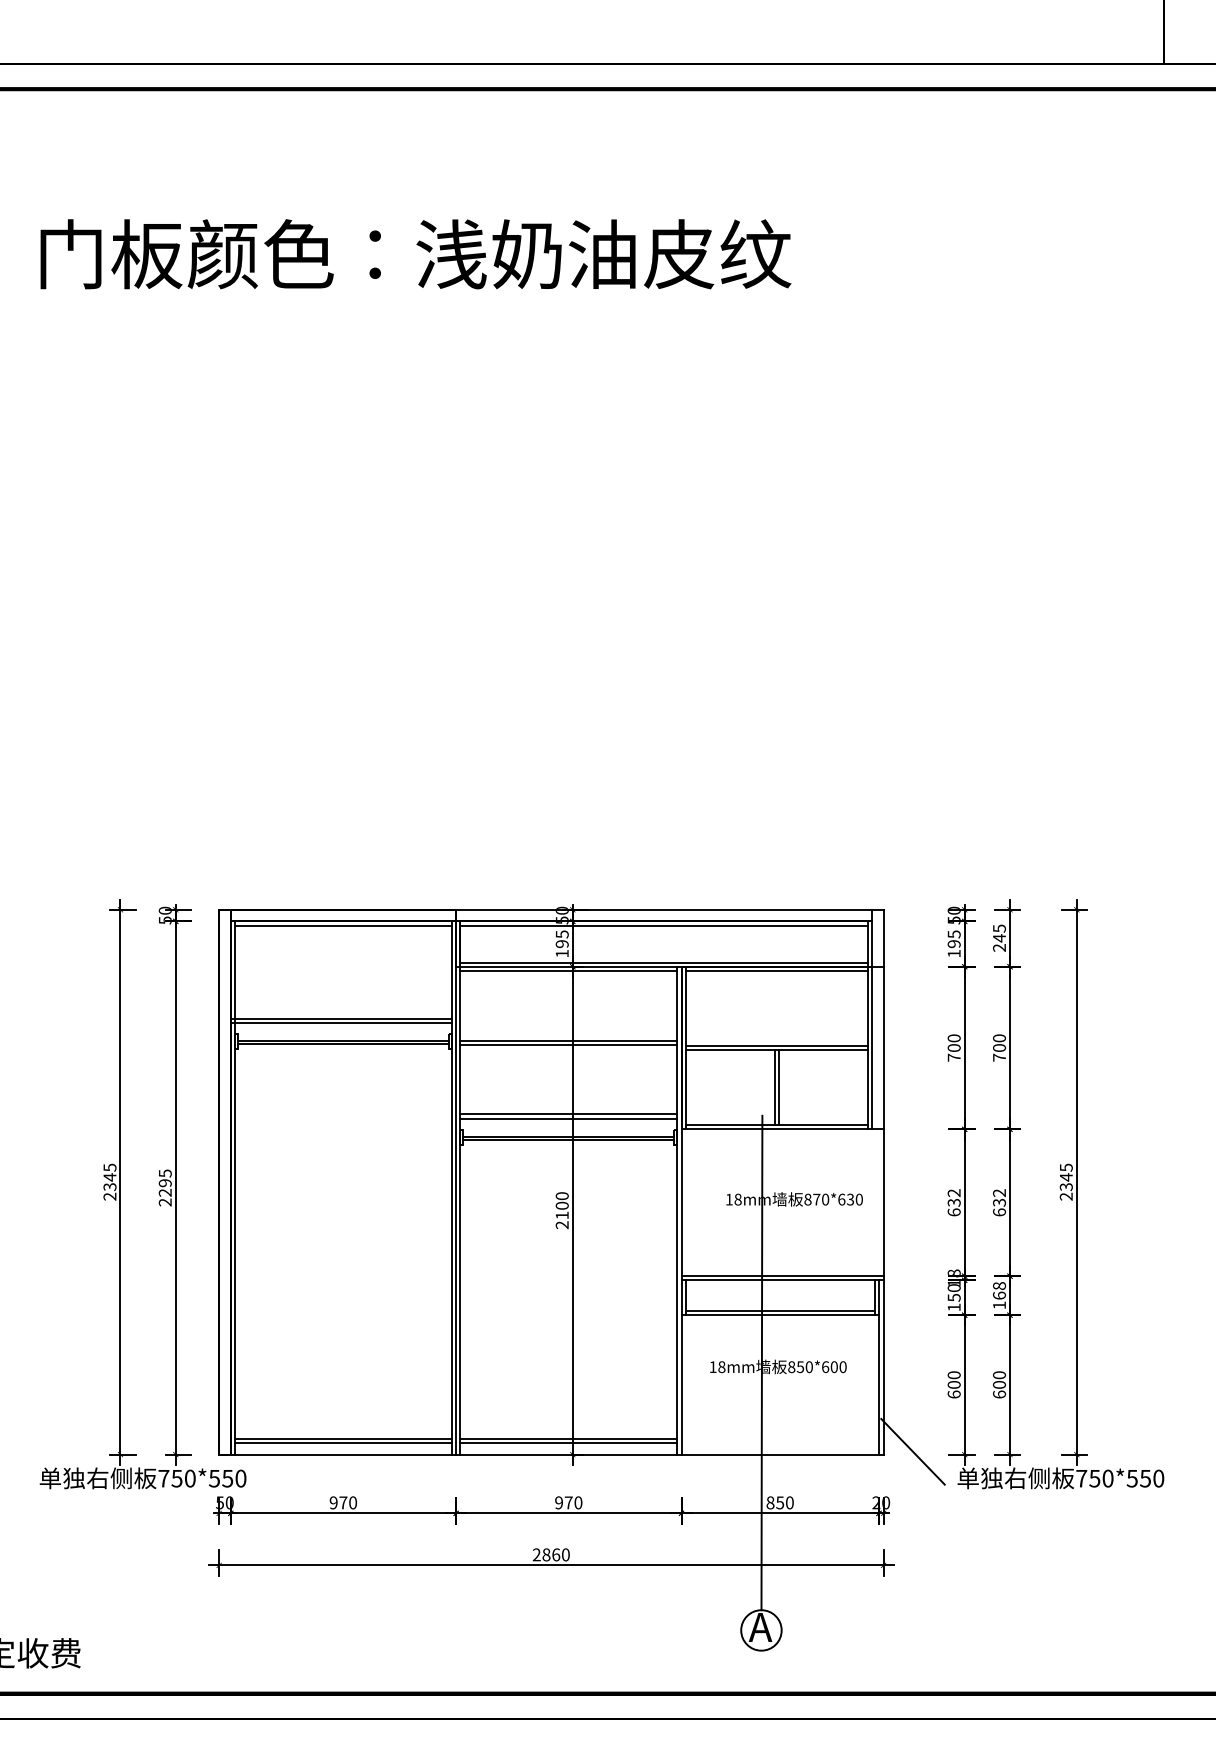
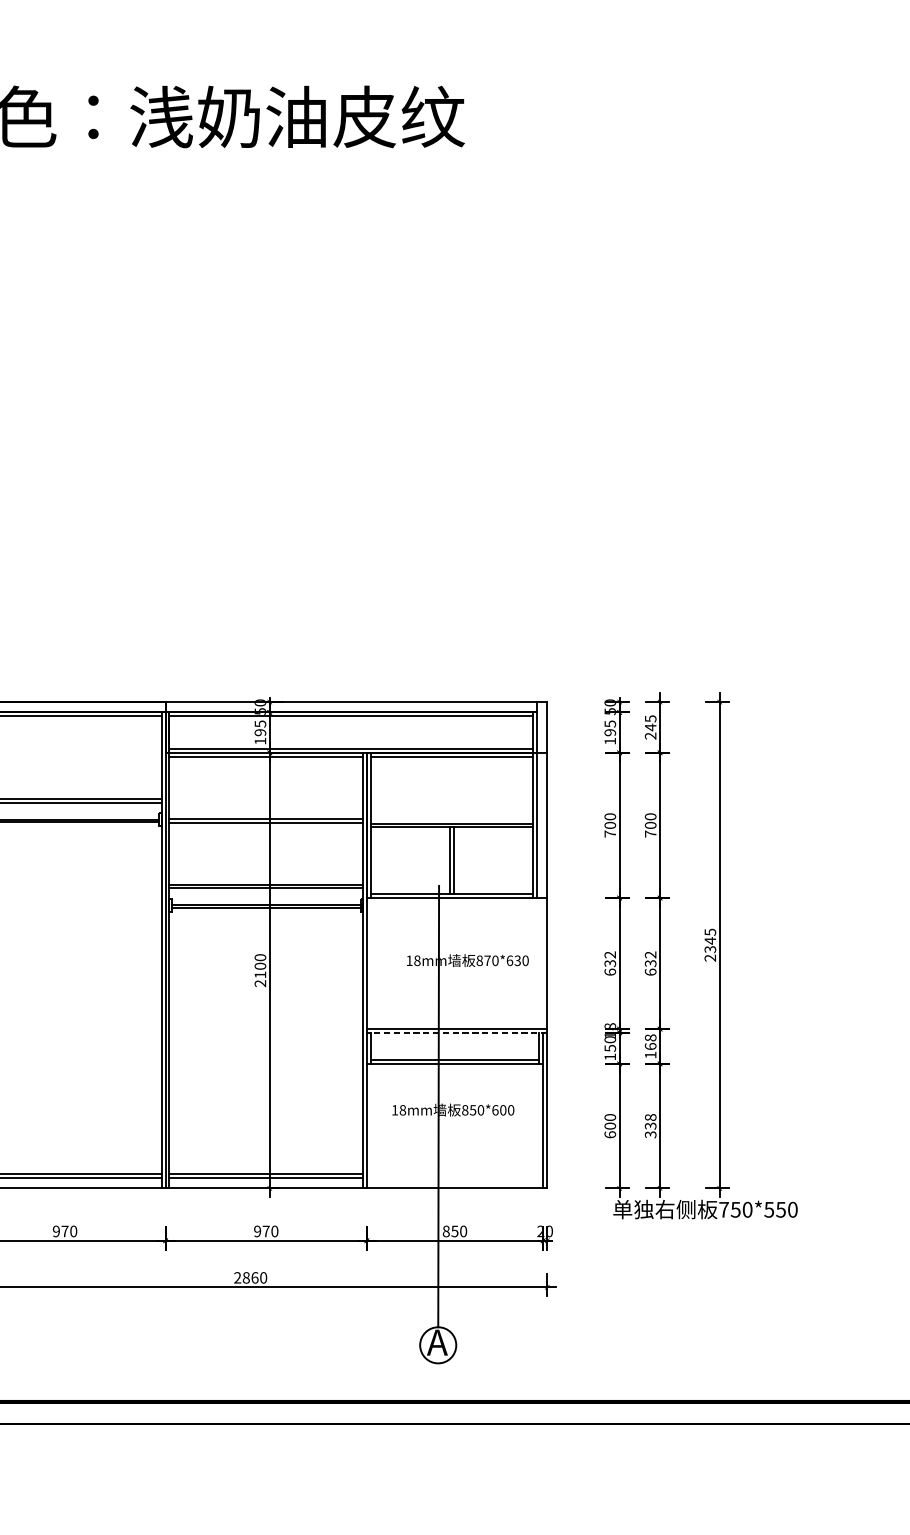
line: (782, 1280) -> (457, 1032), solid -> dashed
text: (999, 1384) -> (650, 1125), 600 -> 338
line: (912, 1451) -> (573, 1185), removed

